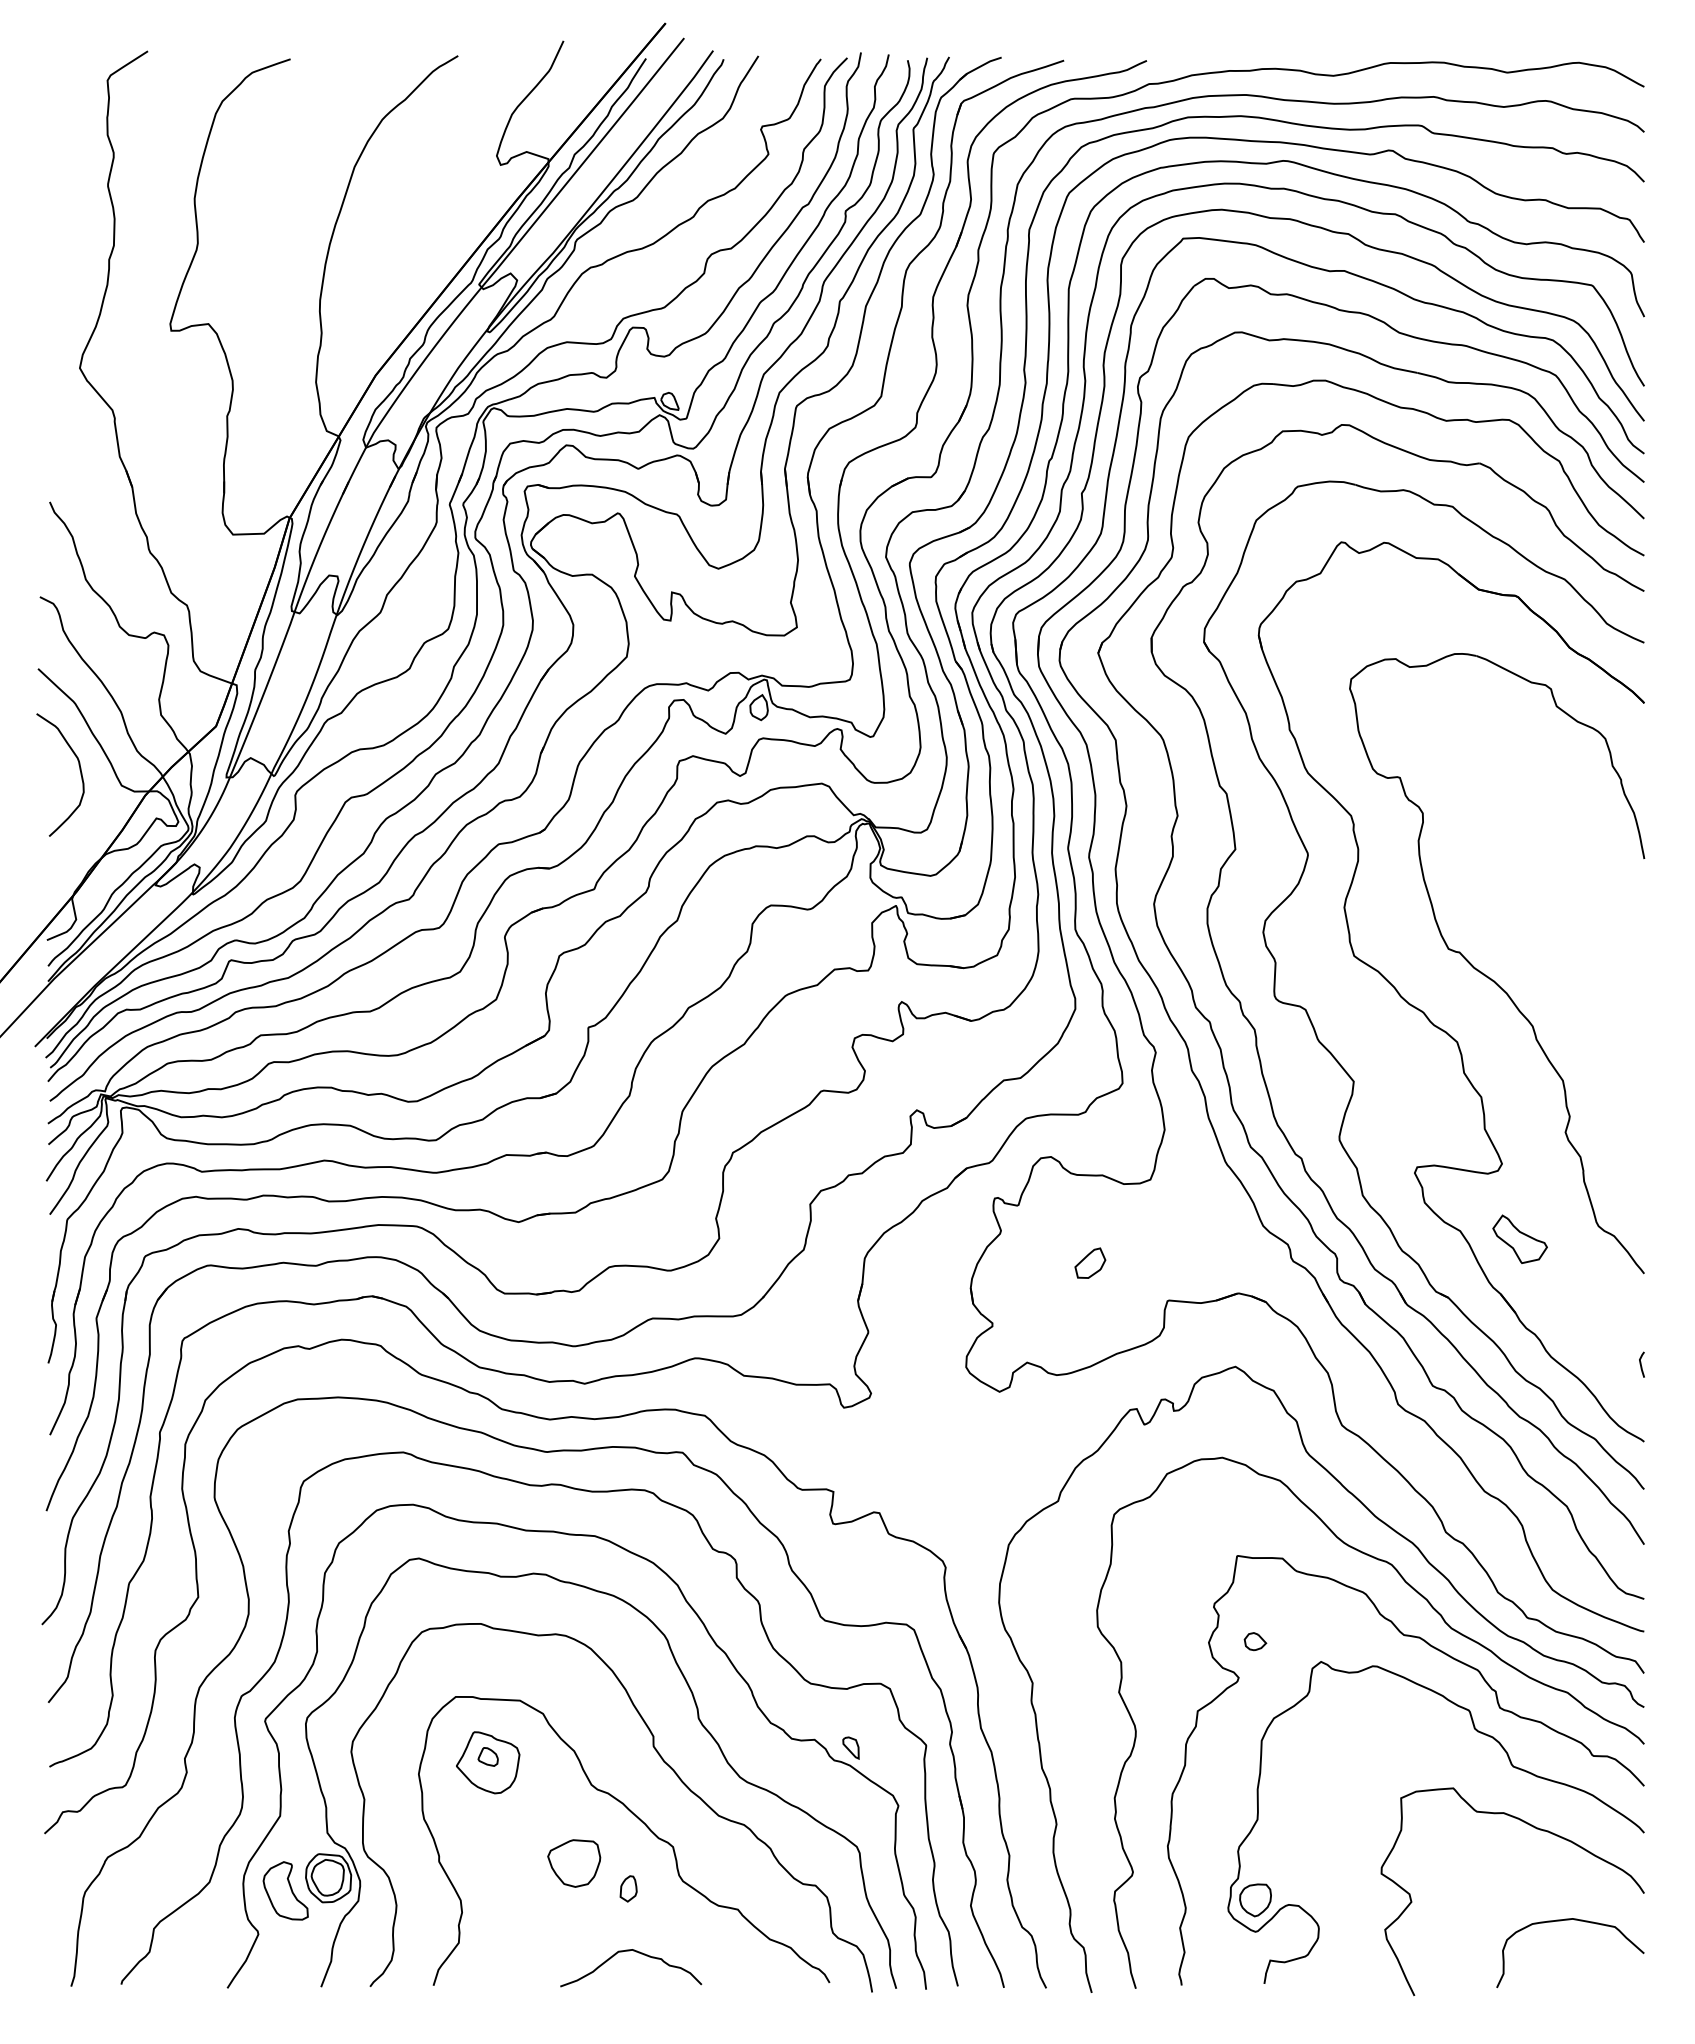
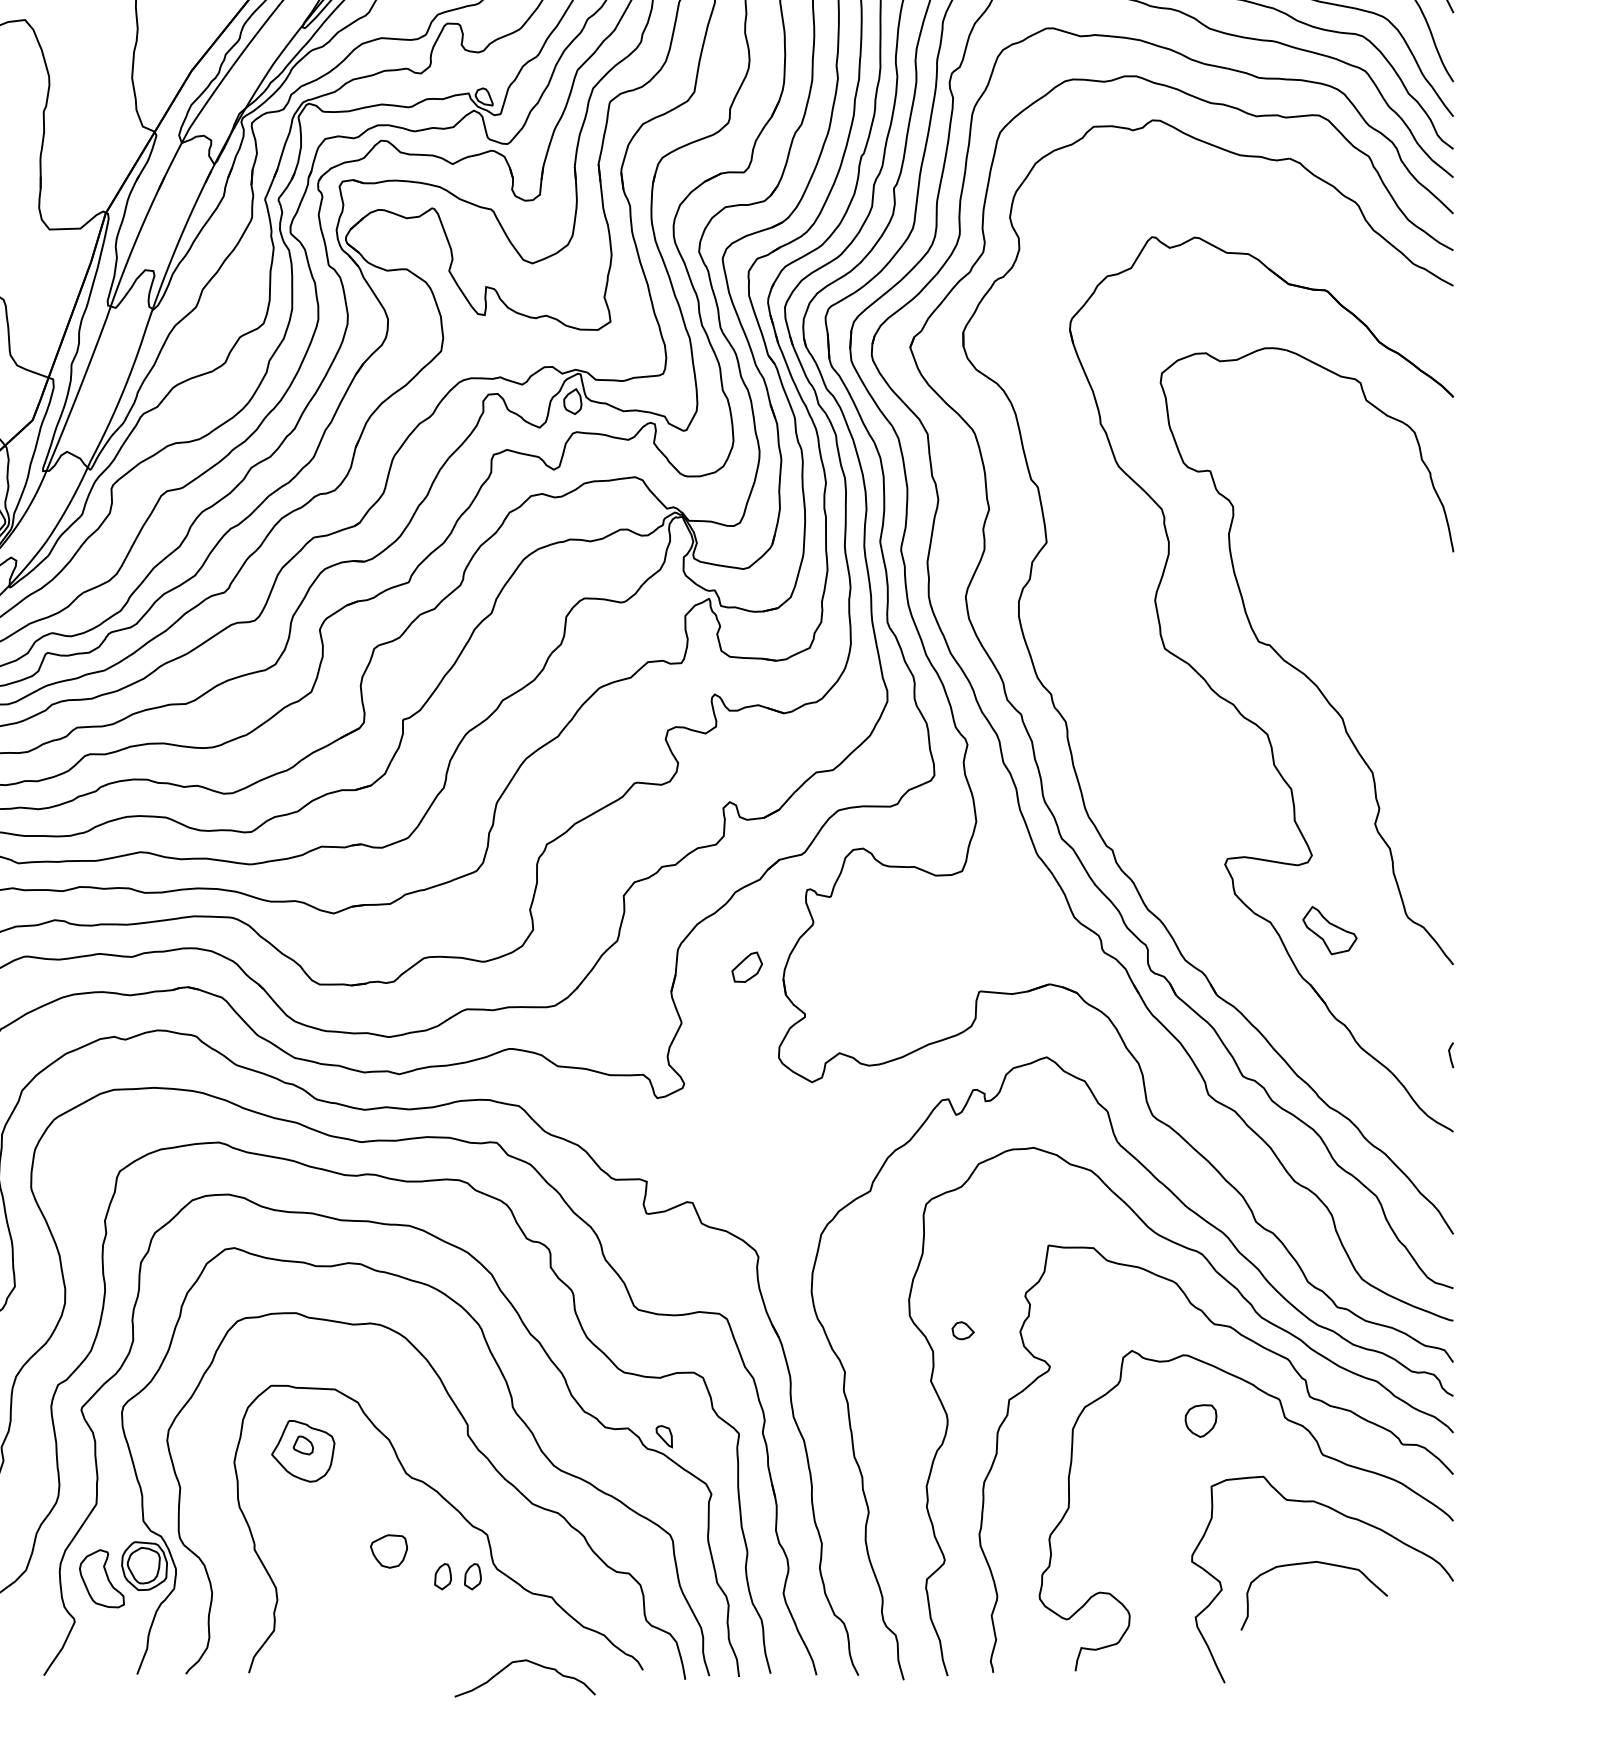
part: (1332, 1053) -> (1143, 745), removed
part: (1090, 1262) -> (747, 966), moved
part: (1255, 1641) -> (963, 1330), moved
part: (574, 1863) -> (389, 1551), size x0.7
part: (658, 1888) -> (472, 1576), added
part: (1255, 1900) -> (1200, 1421), moved
curve: (1570, 1920) -> (1314, 1563), moved
curve: (638, 1953) -> (532, 1663), moved

